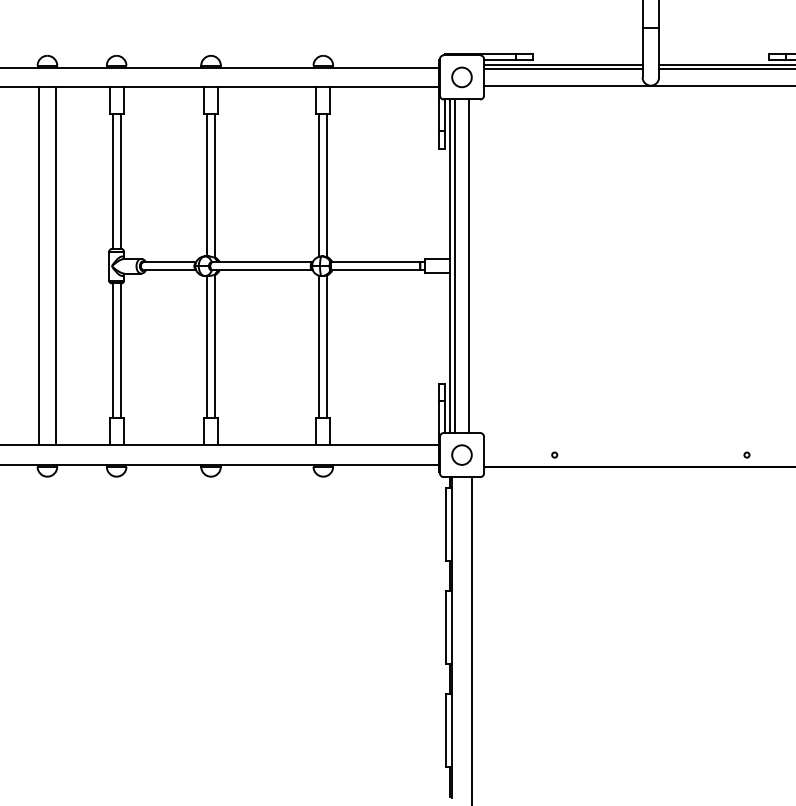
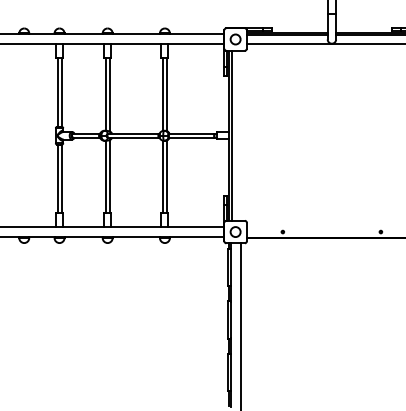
line: (40, 265) -> (20, 135), removed
line: (55, 265) -> (28, 135), removed
line: (467, 265) -> (238, 135), removed

